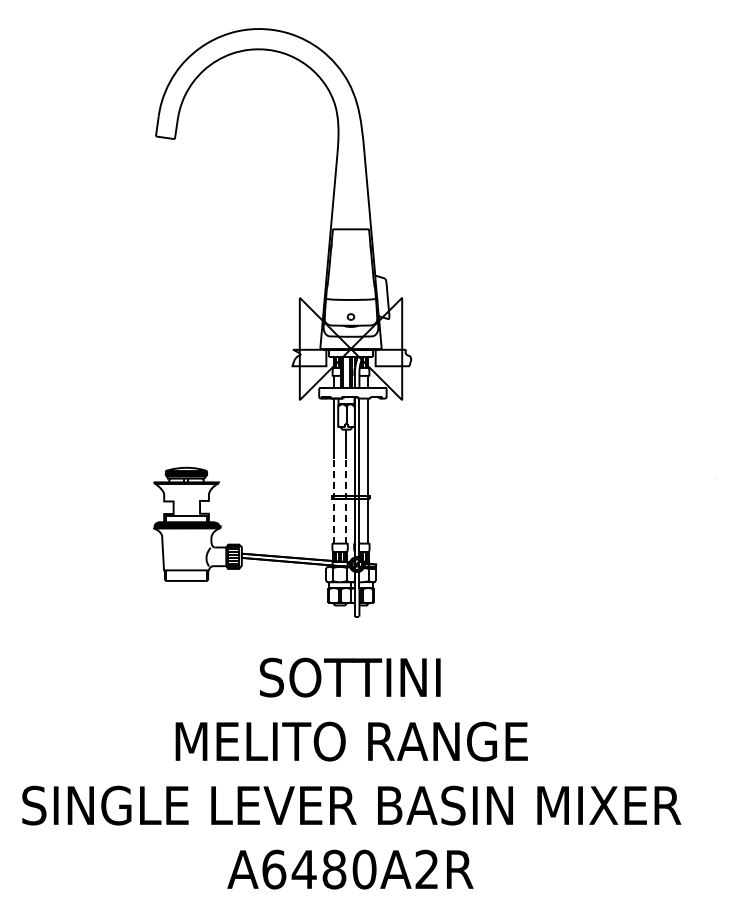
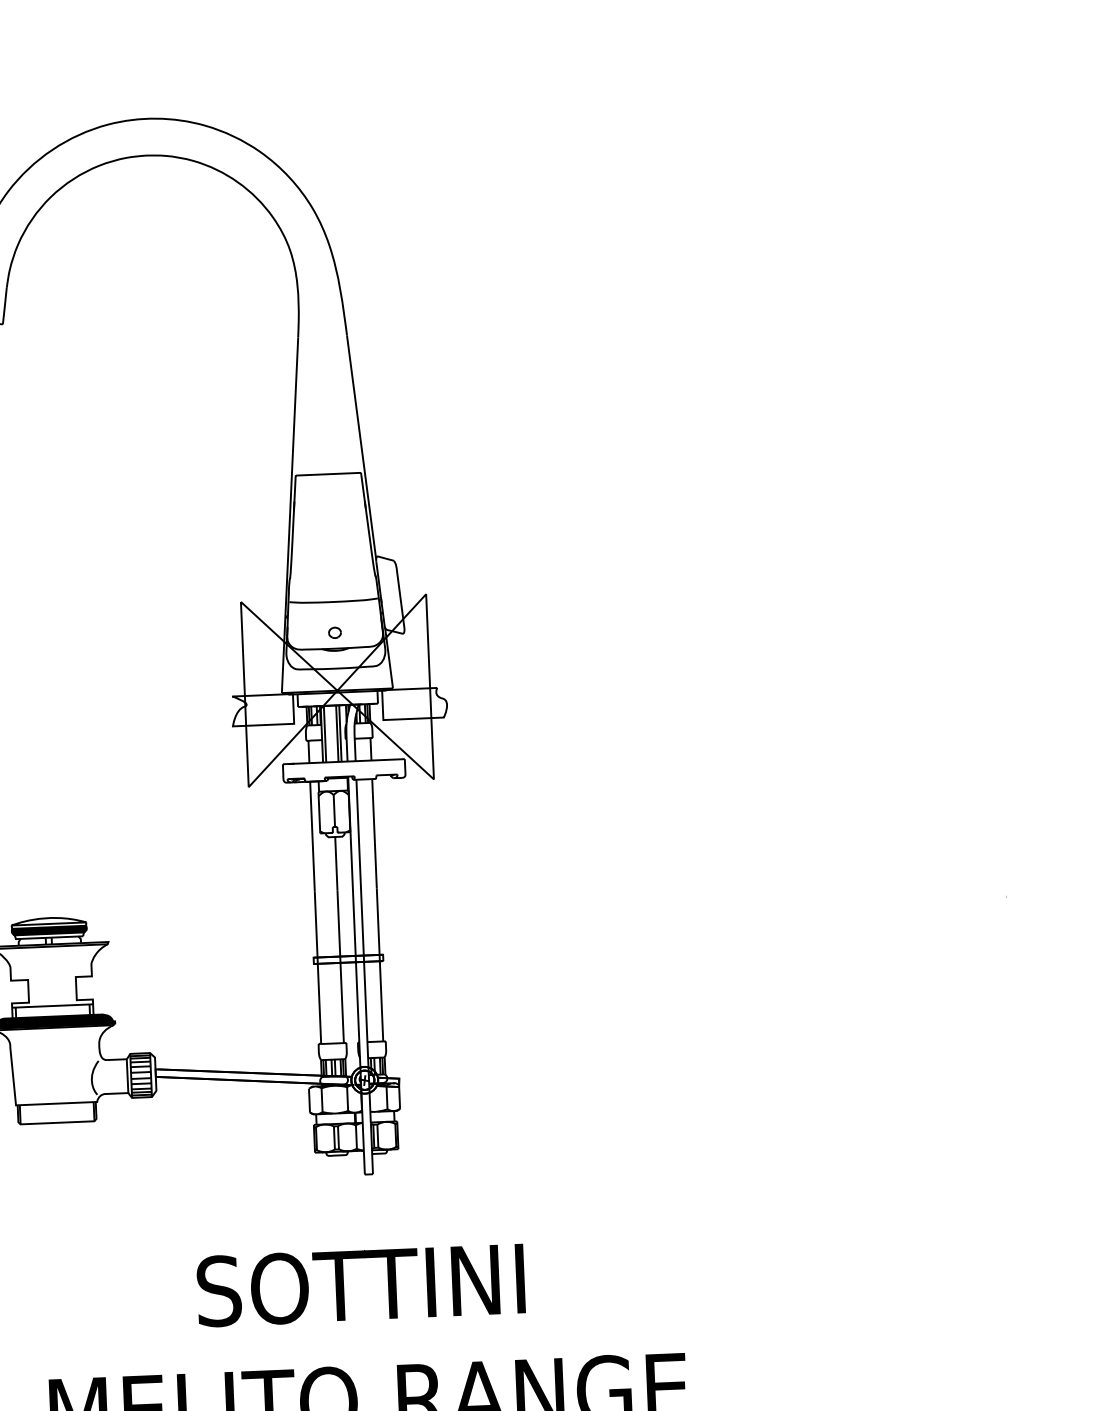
line: (333, 500) -> (317, 966), dashed -> solid
line: (346, 500) -> (340, 965), dashed -> solid

